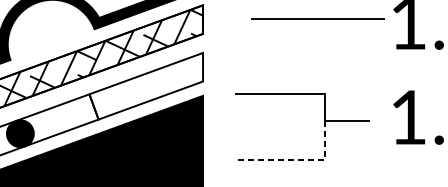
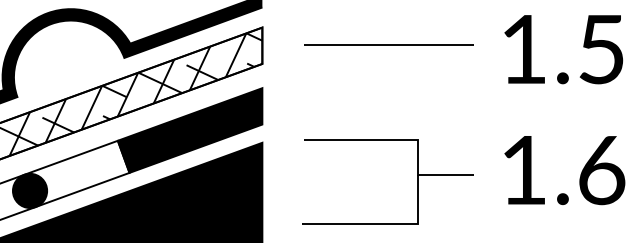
line: (317, 18) -> (388, 44), moved
fill: (145, 86) -> (189, 130), added
line: (299, 160) -> (384, 224), dashed -> solid

